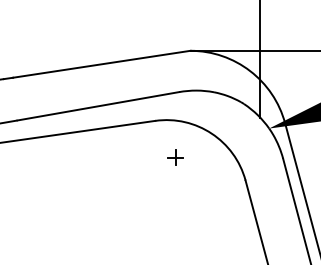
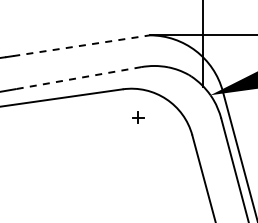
line: (102, 63) -> (82, 45), solid -> dashed
line: (99, 105) -> (79, 77), solid -> dashed

